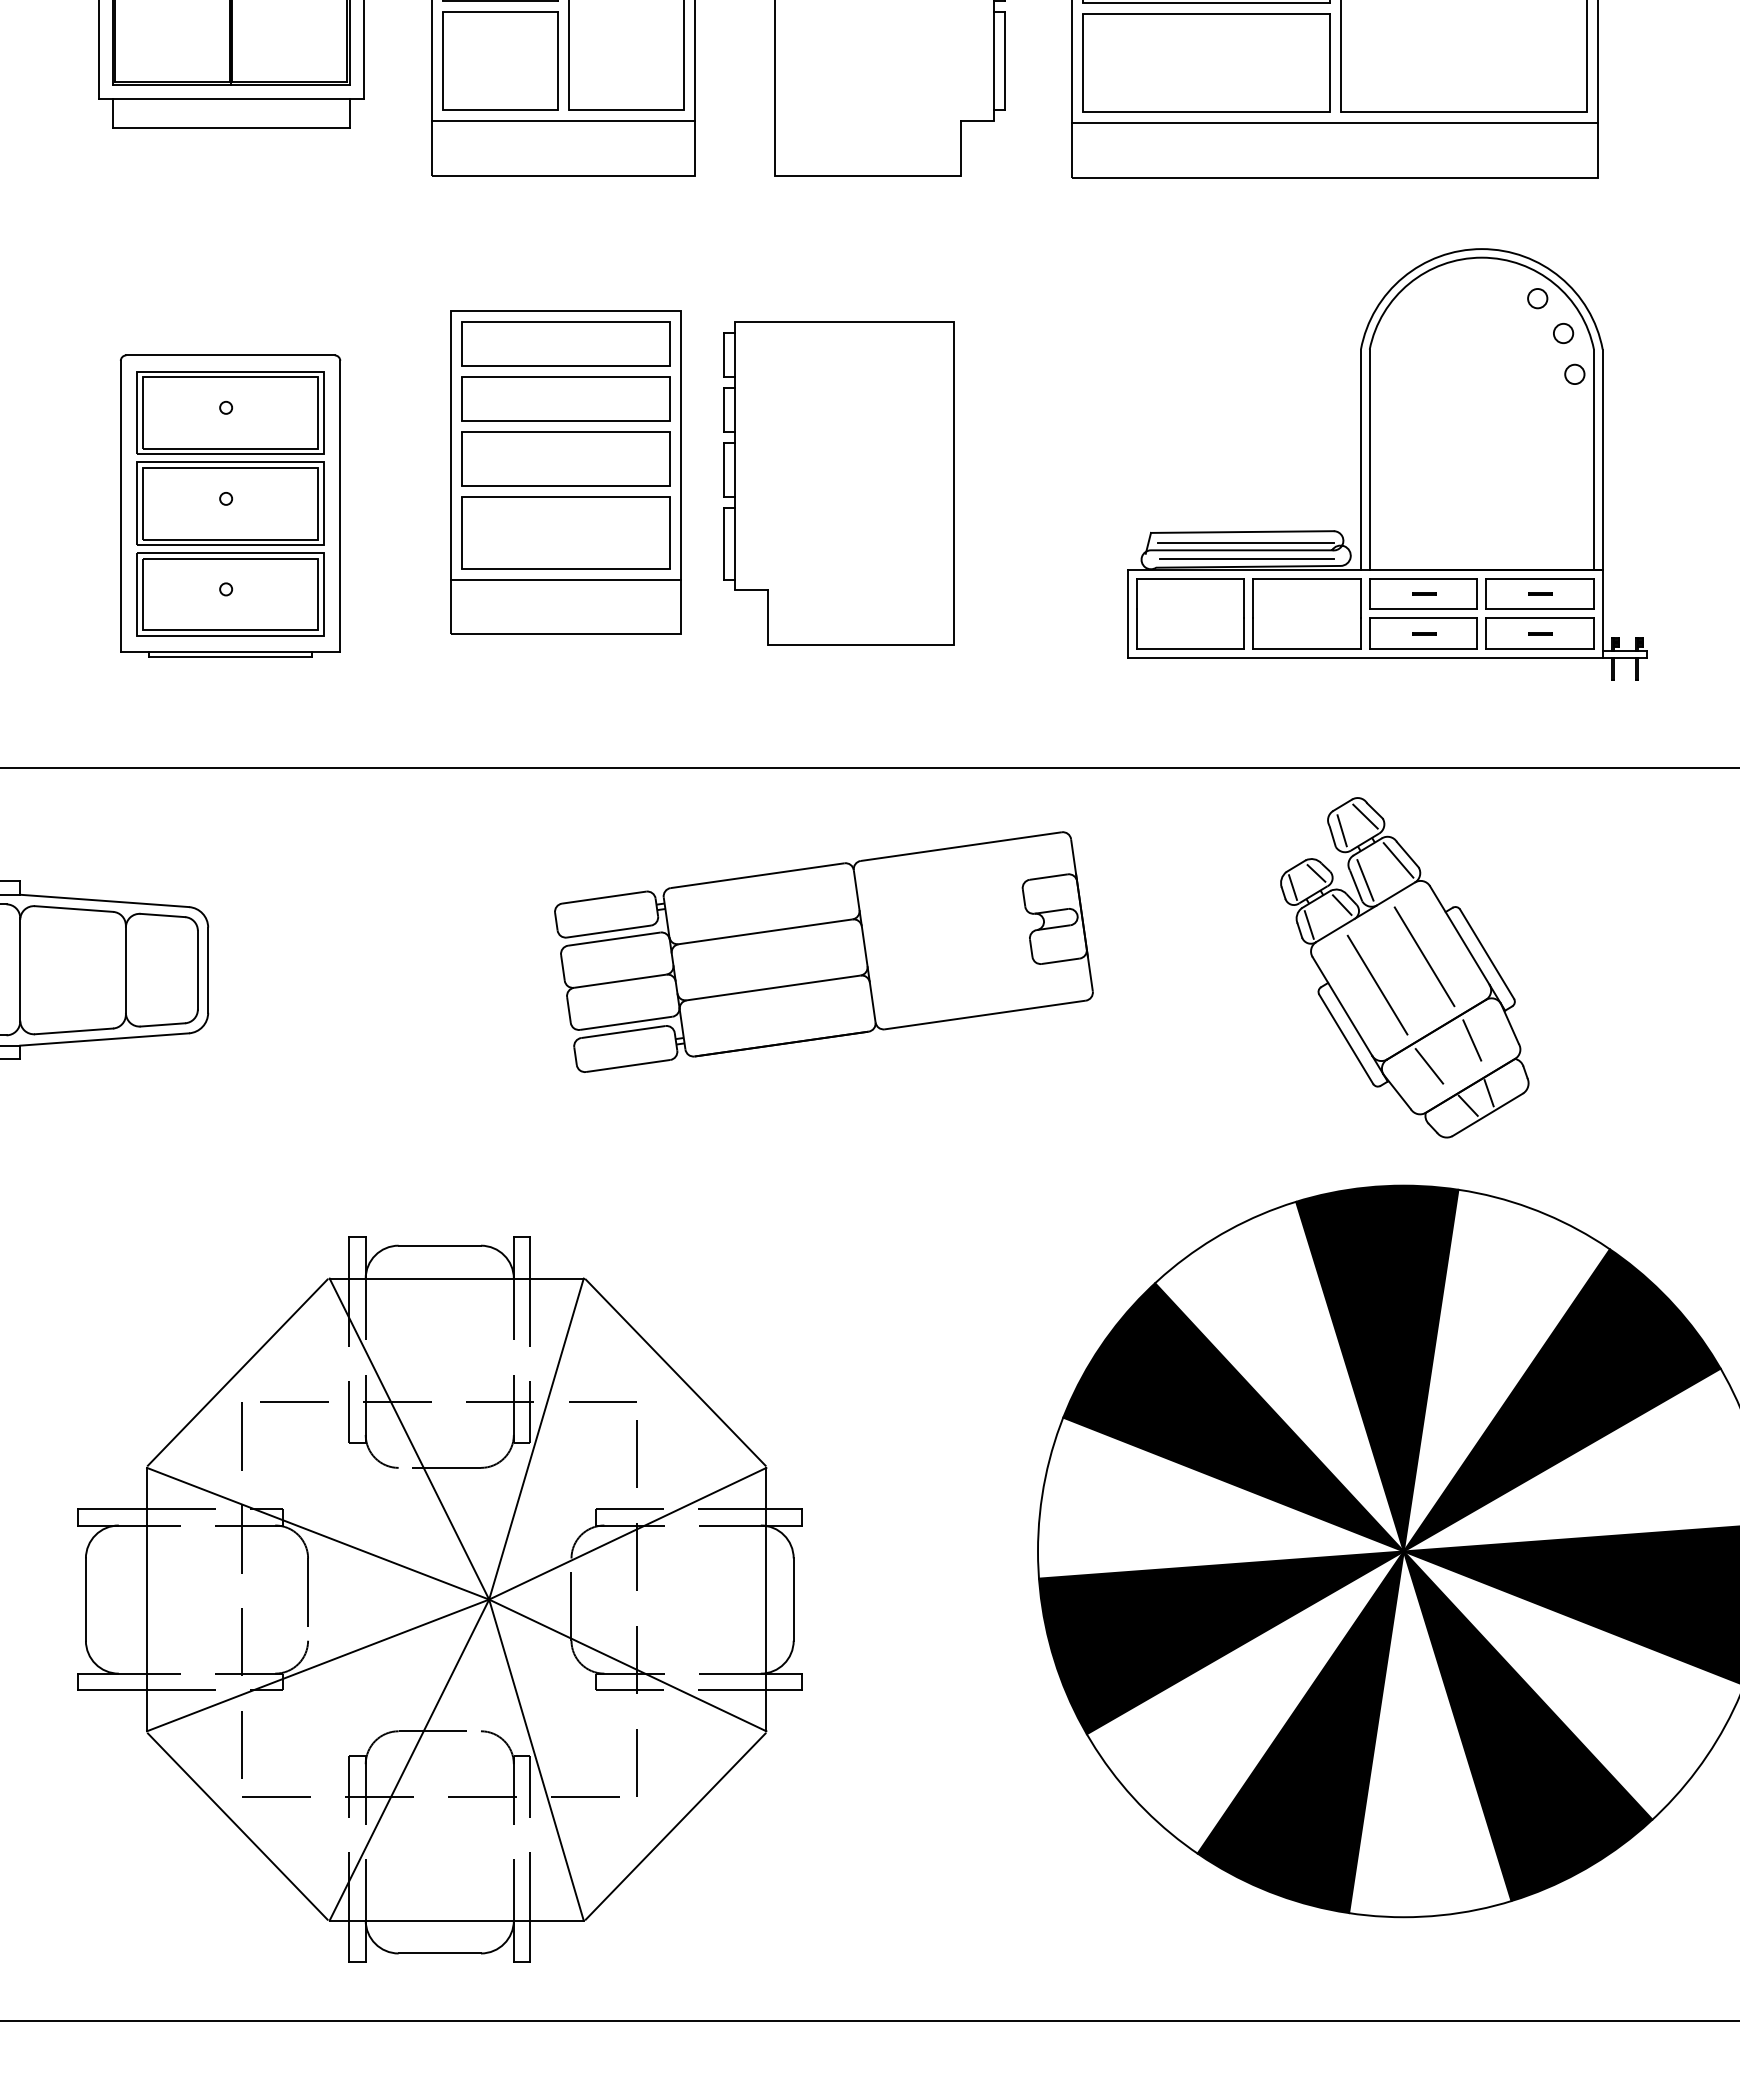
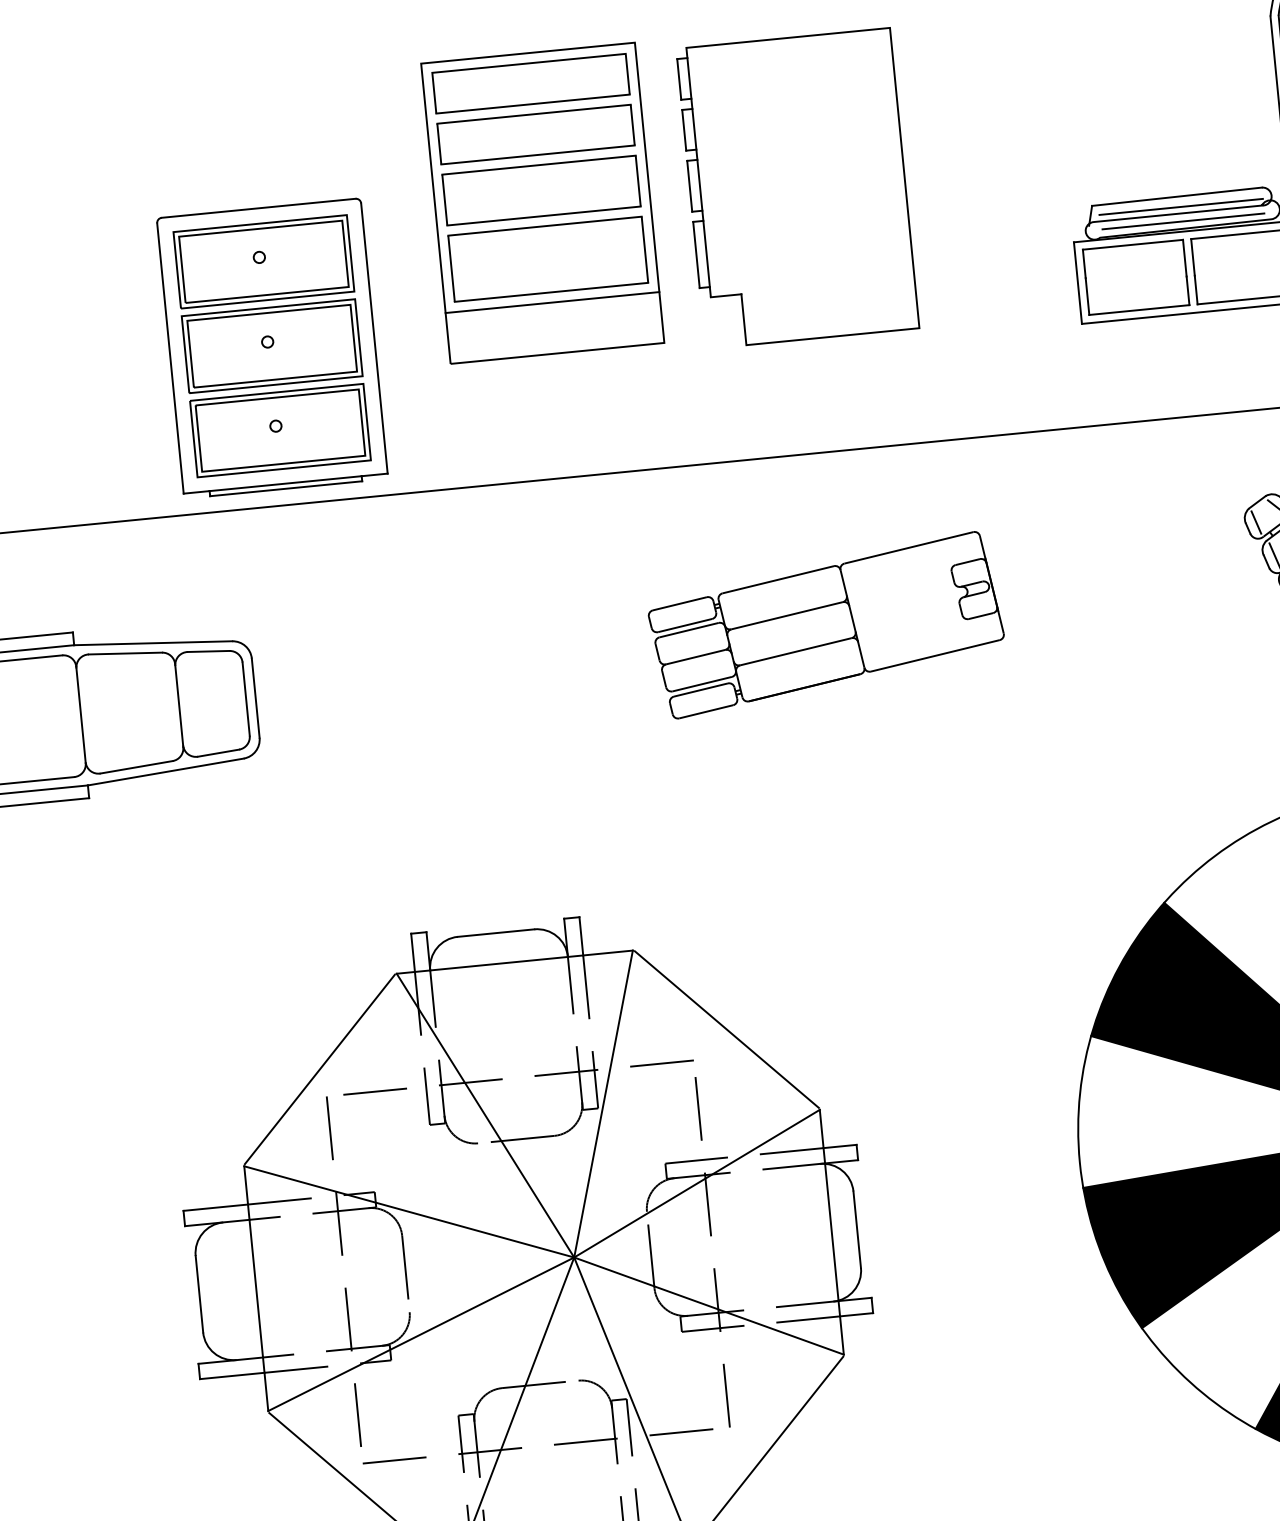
part: (230, 505) -> (272, 347), moved
part: (823, 951) -> (825, 624), size x0.7

